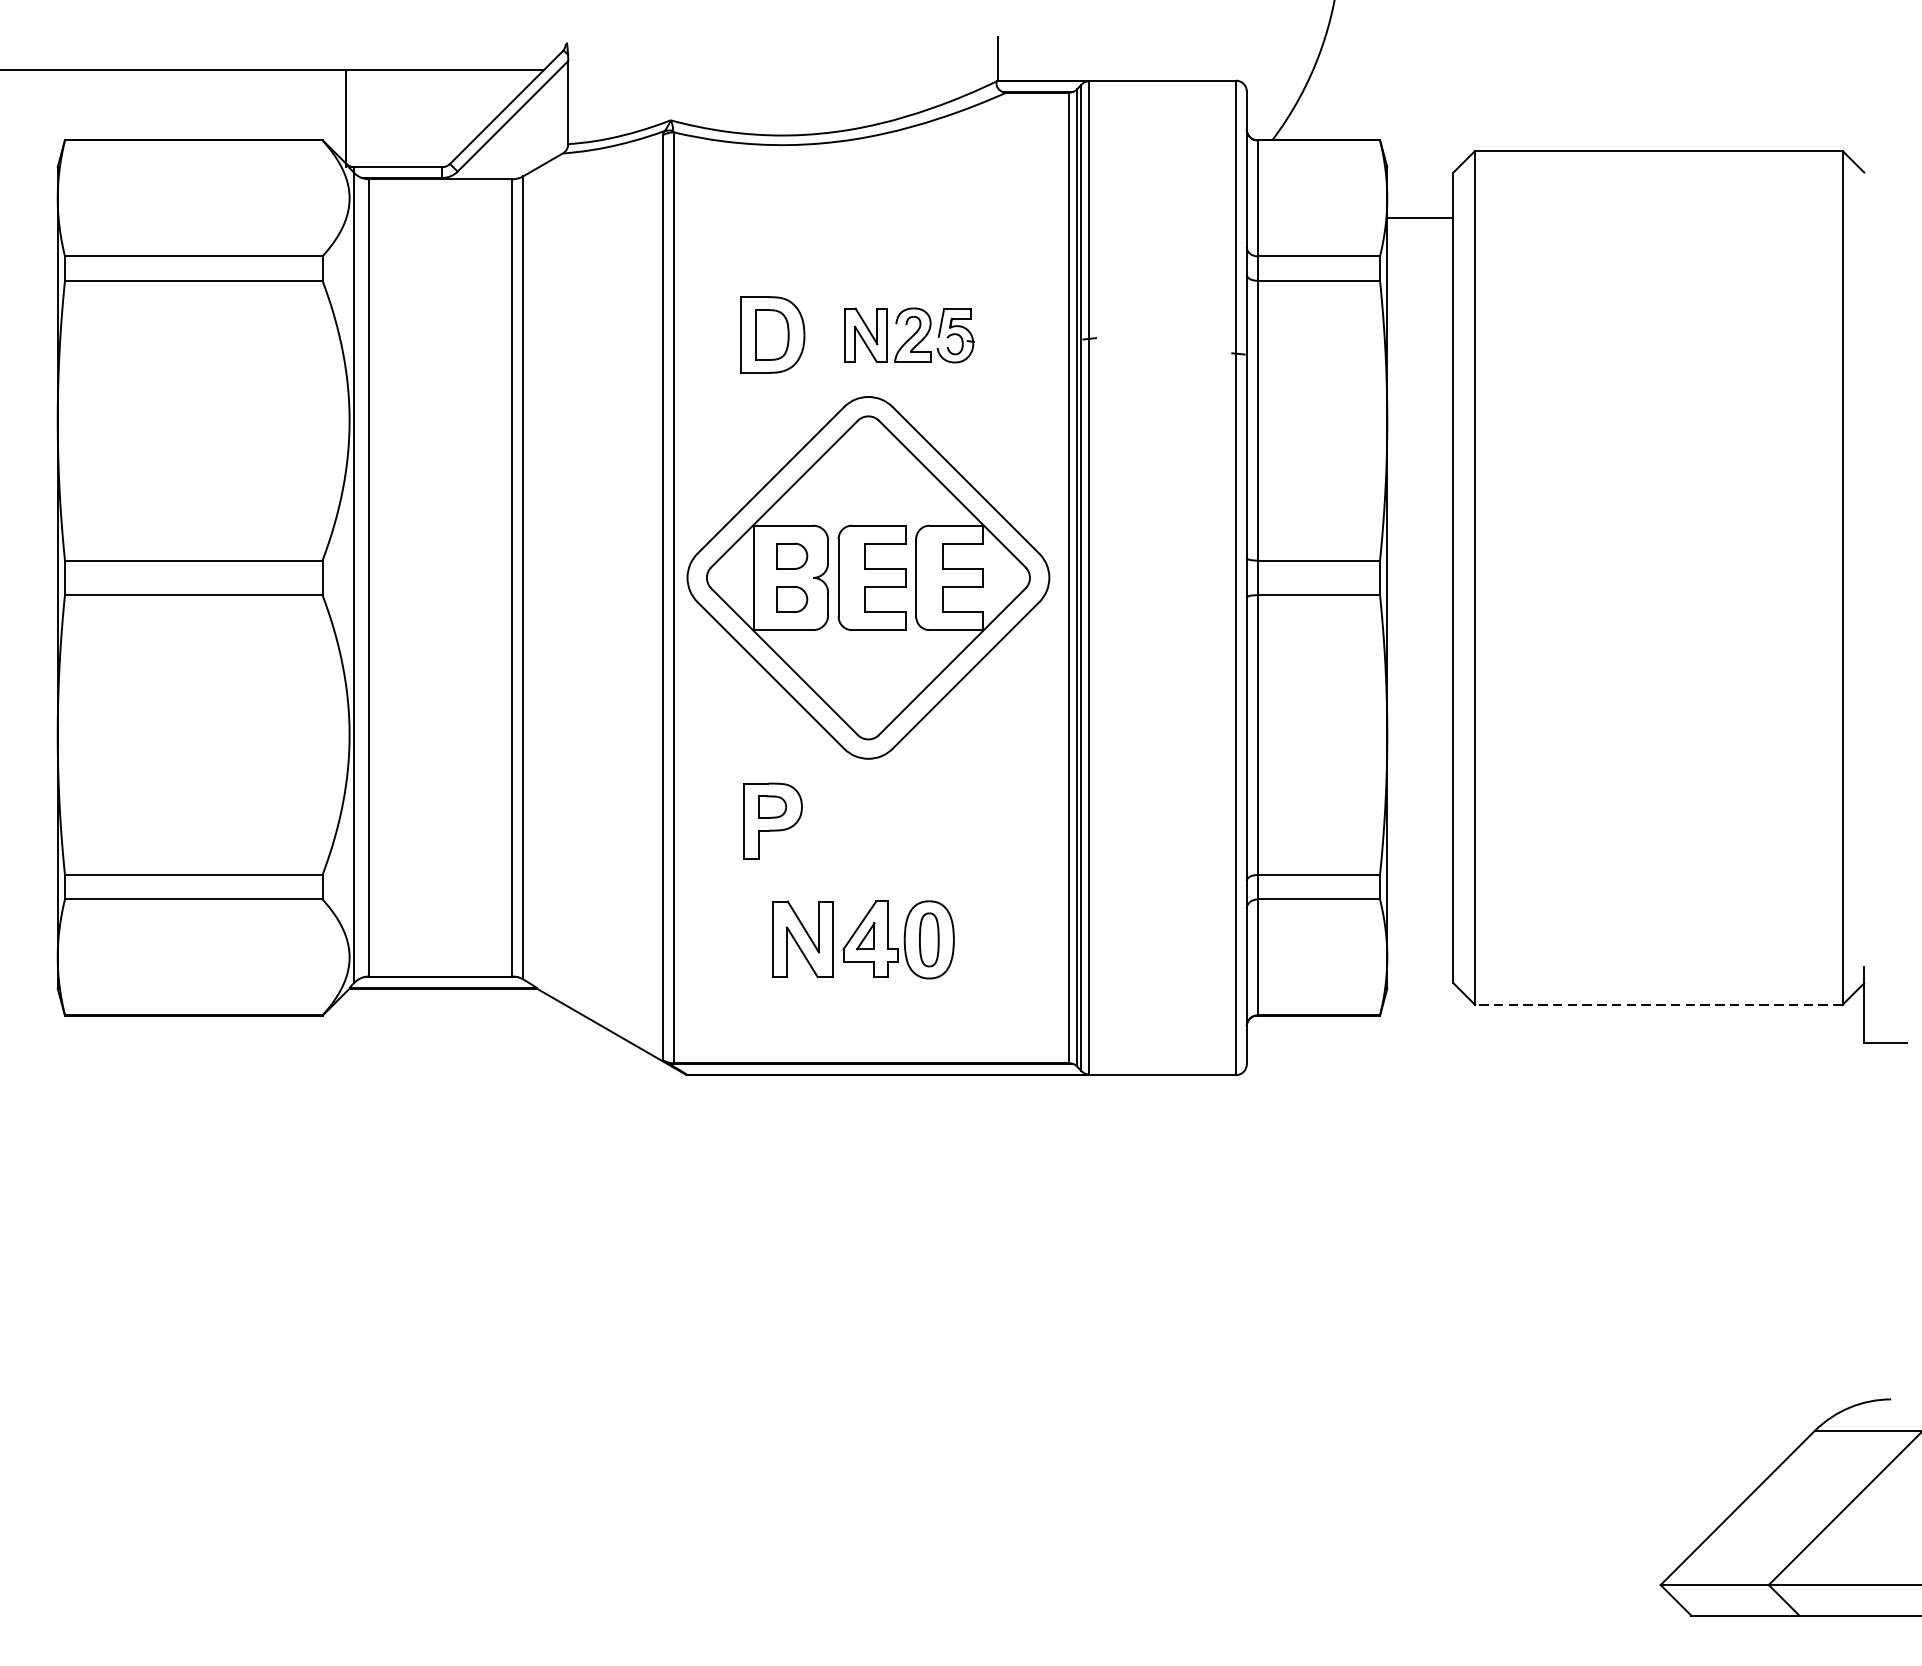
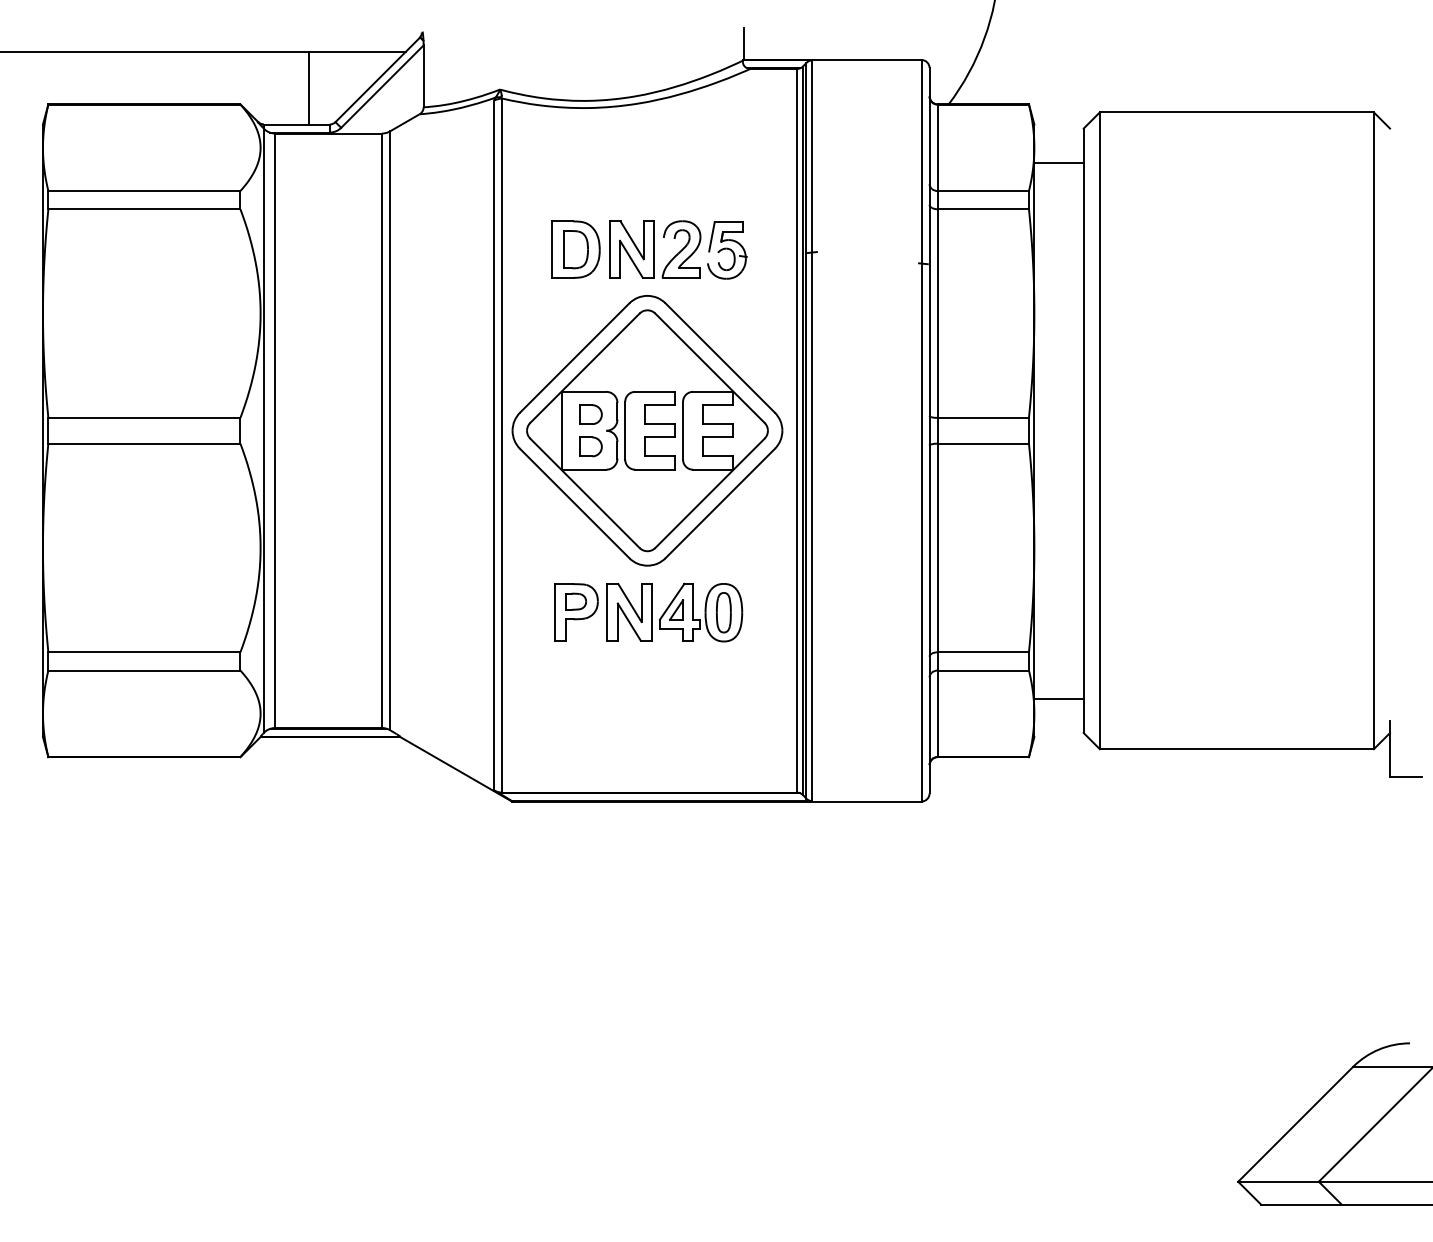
line: (345, 117) -> (308, 87), moved
part: (910, 334) -> (678, 249), size x1.43
line: (1419, 936) -> (1058, 698), added
part: (863, 939) -> (674, 612), moved
line: (1658, 1005) -> (1236, 749), dashed -> solid

